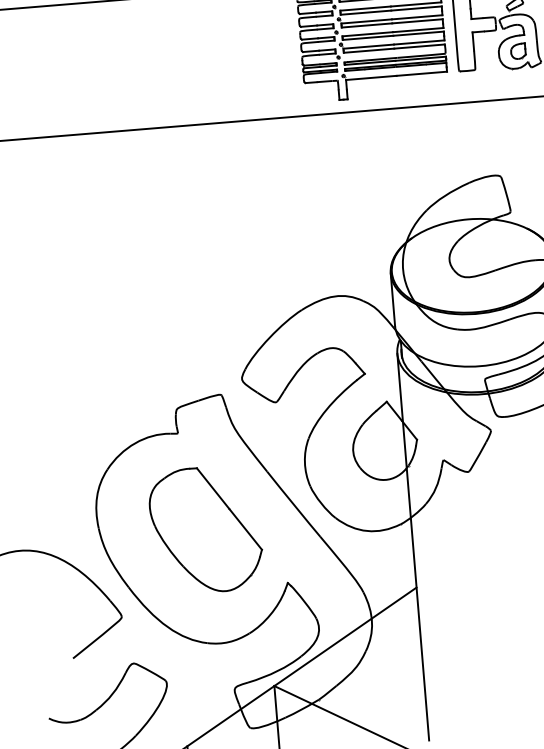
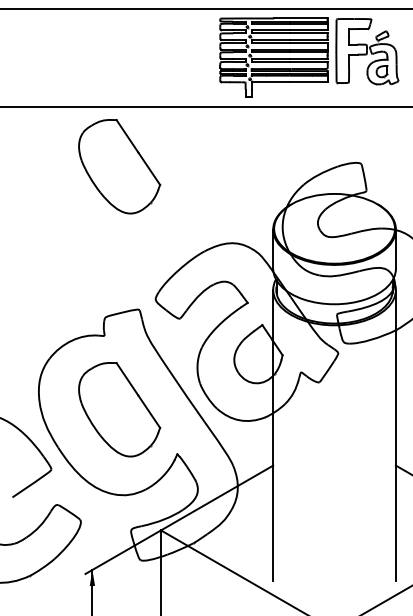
part: (179, 206) -> (119, 166), added

